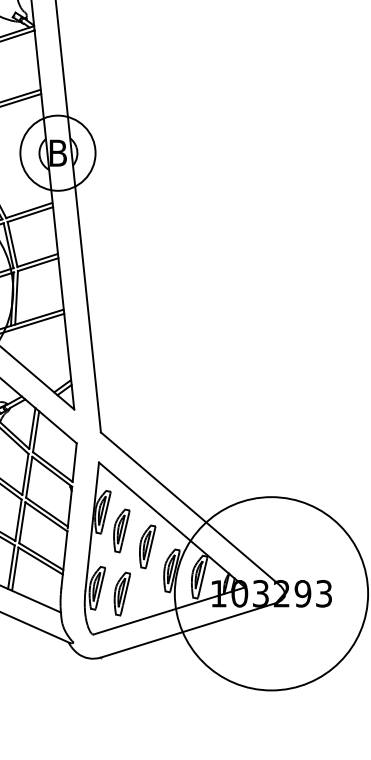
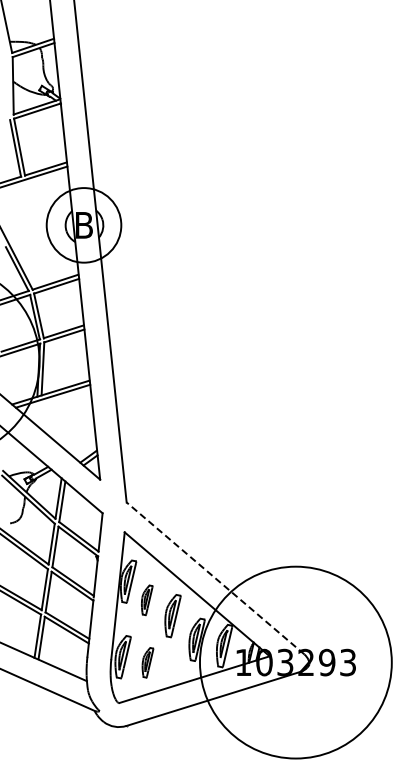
line: (190, 509) -> (215, 578), solid -> dashed
part: (120, 531) -> (146, 600), size x0.7
part: (121, 593) -> (147, 662), size x0.7

